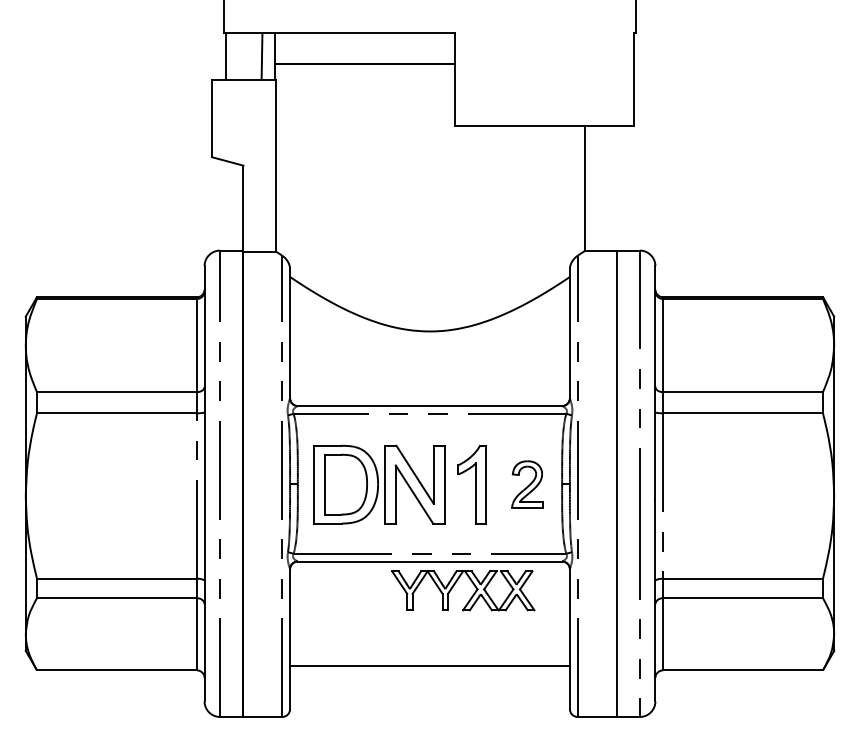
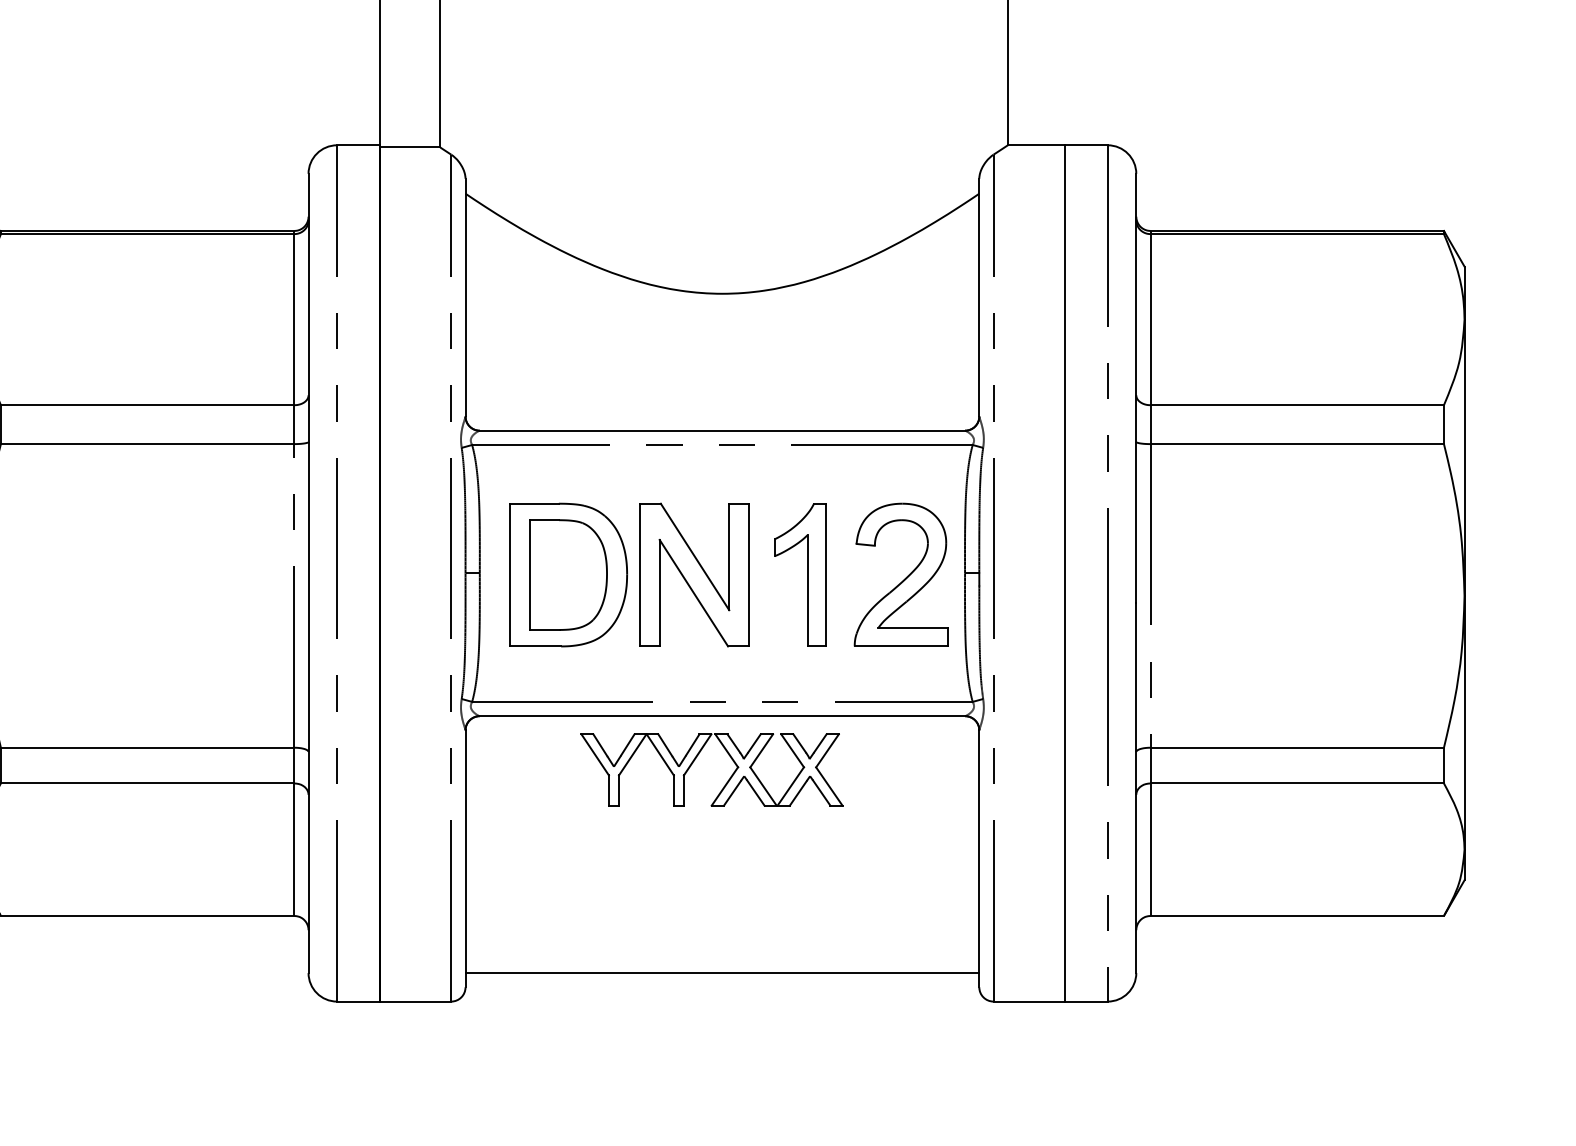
part: (527, 484) -> (901, 574), size x1.67
part: (454, 586) -> (695, 762), moved
line: (429, 666) -> (721, 973), moved

